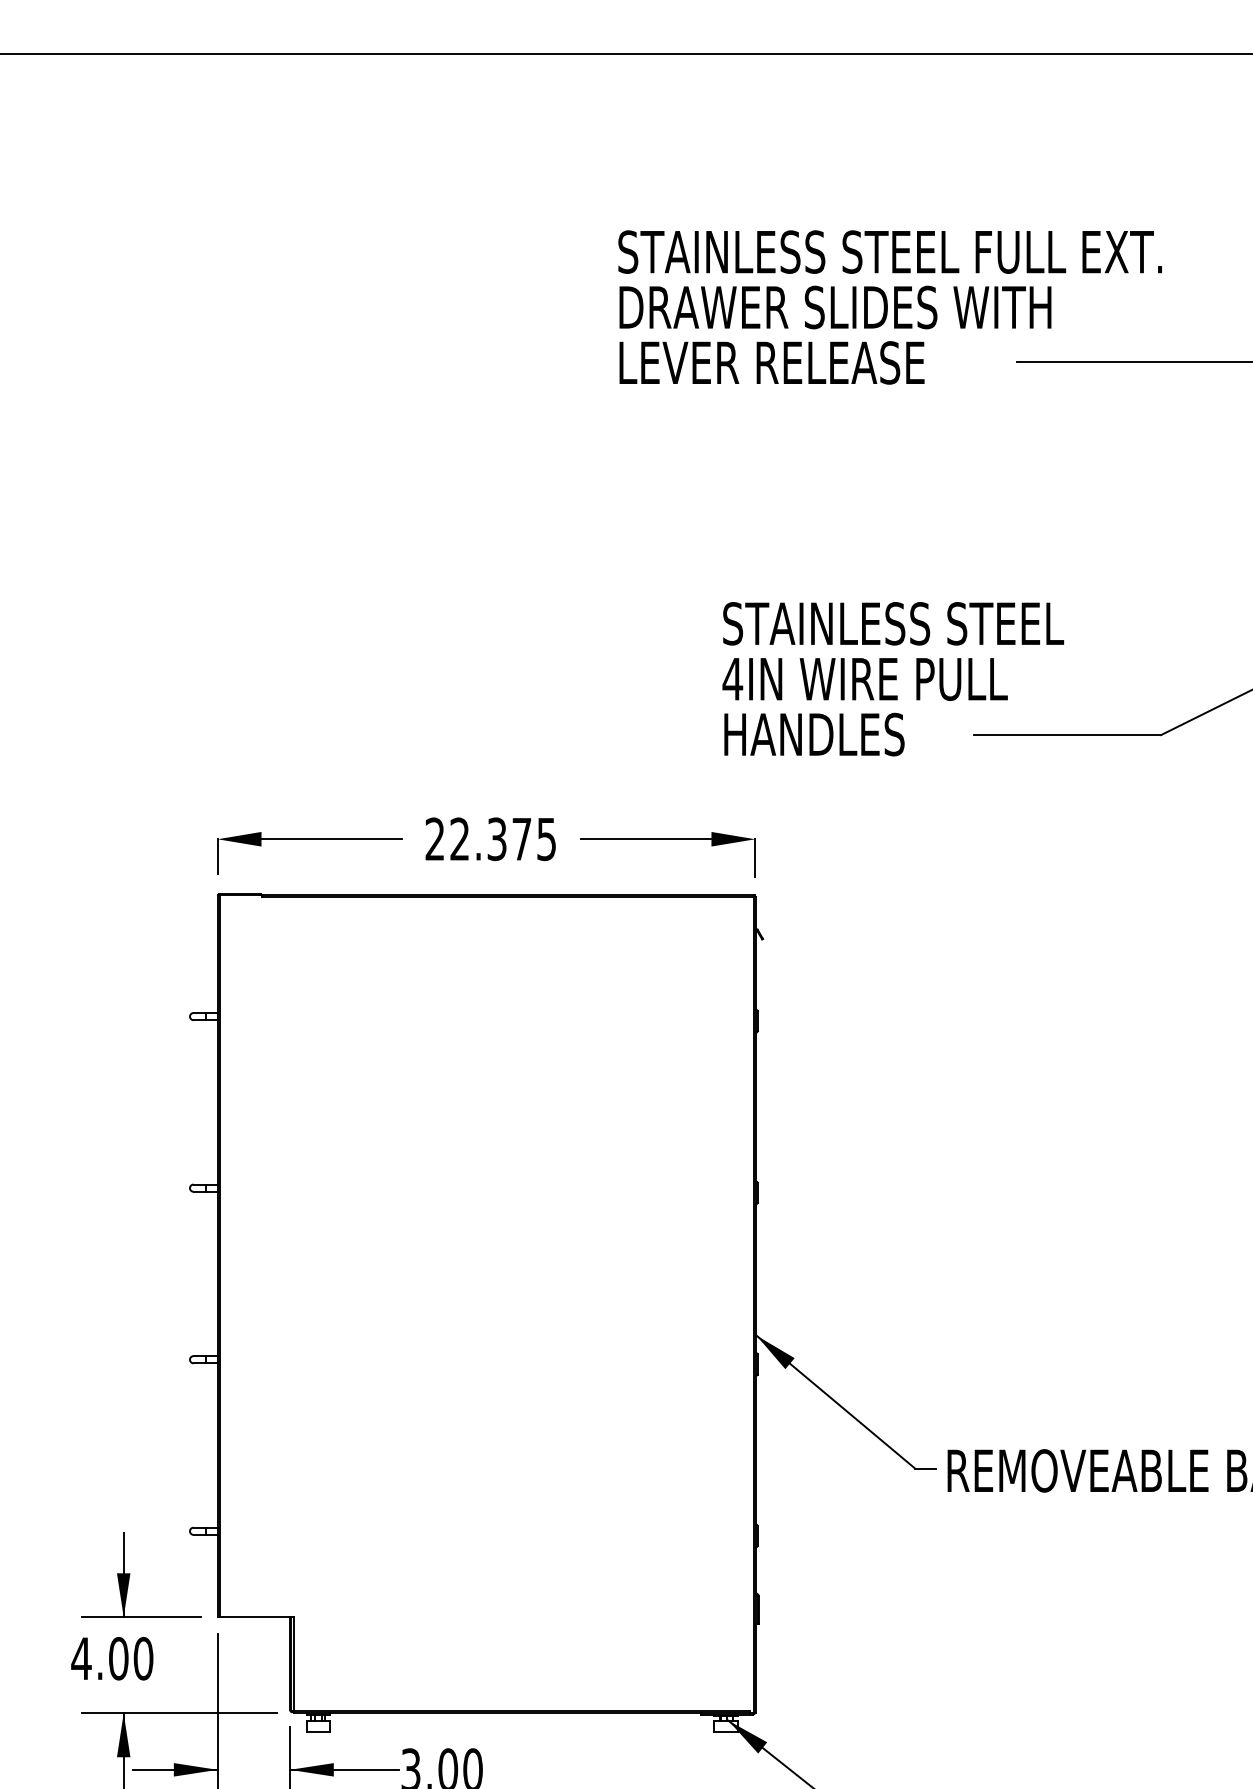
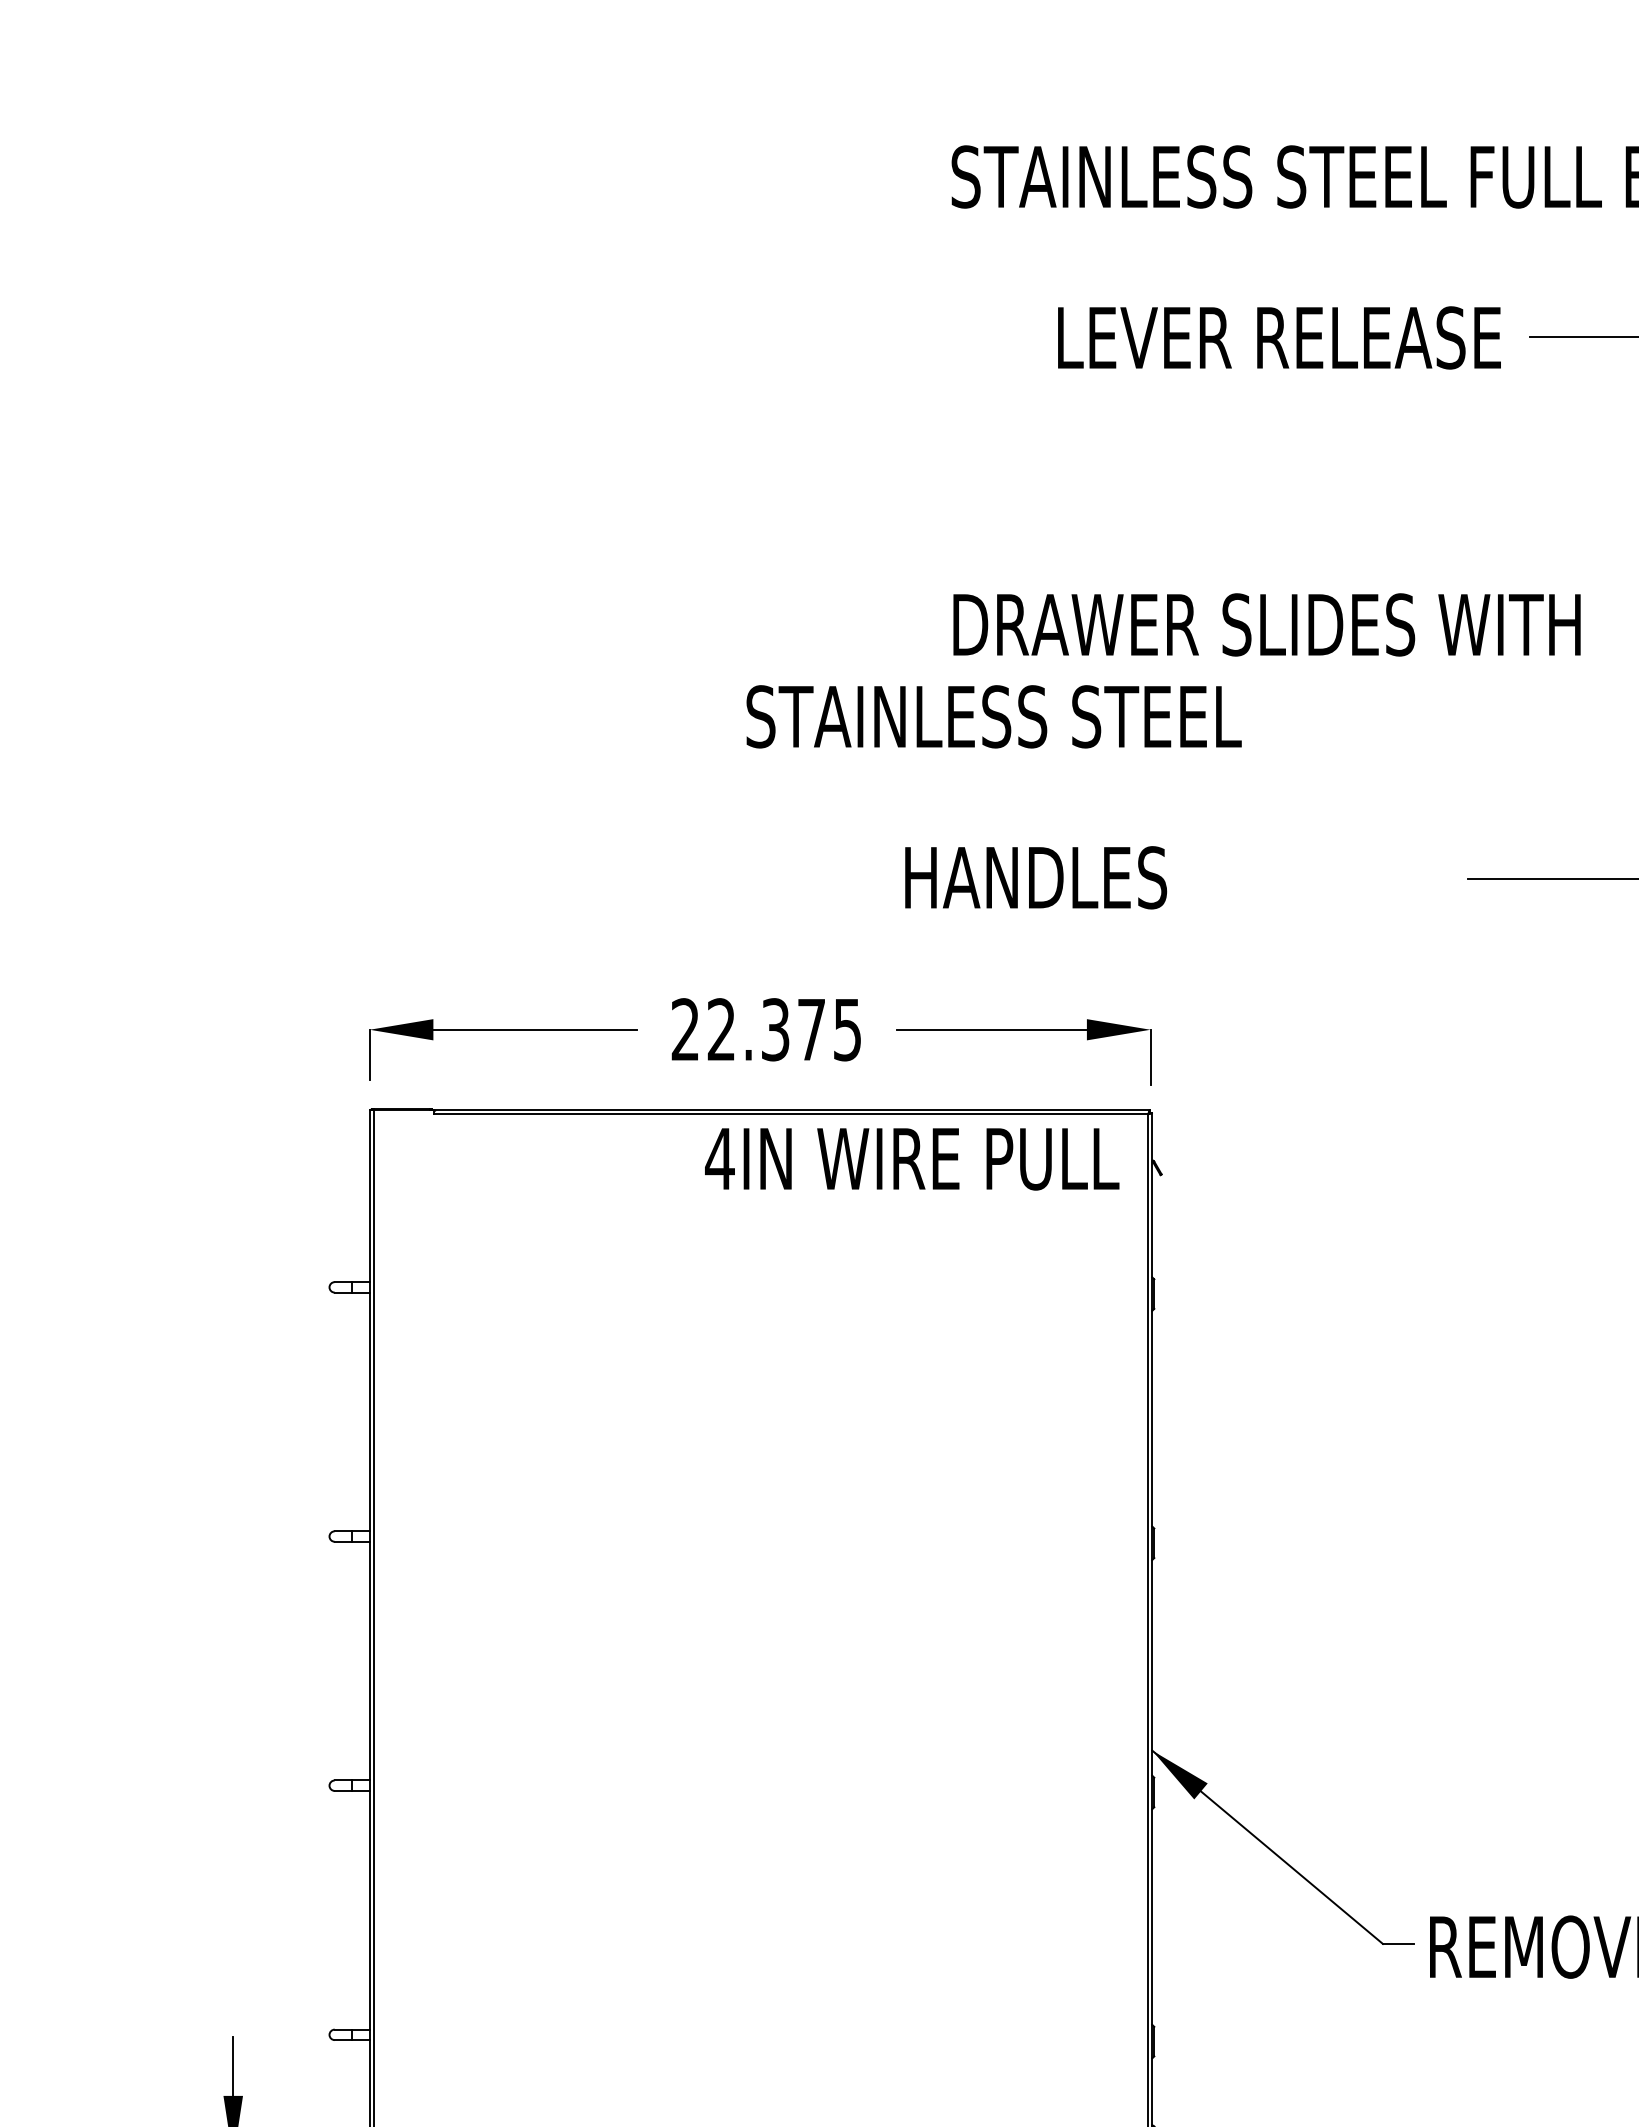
text: (835, 307) -> (1267, 624), moved
text: (771, 362) -> (1278, 337), moved
text: (893, 623) -> (994, 716), moved
text: (864, 679) -> (911, 1159), moved
text: (814, 734) -> (1036, 877), moved

